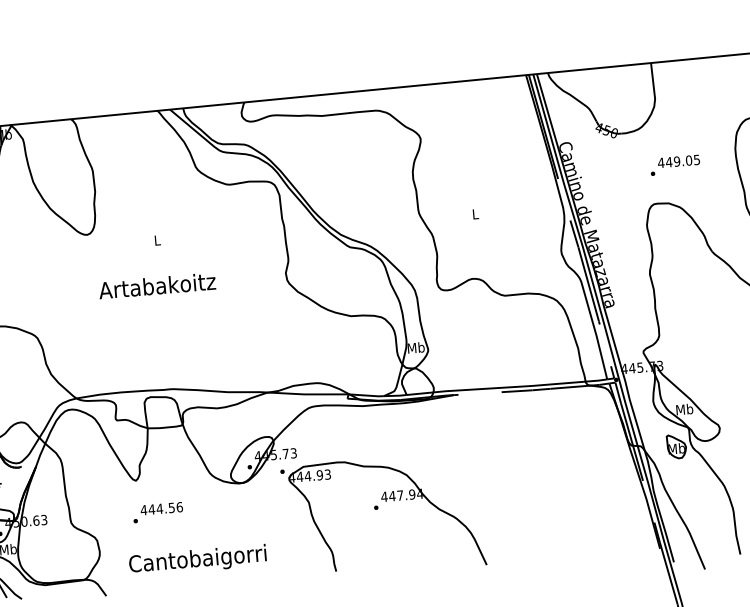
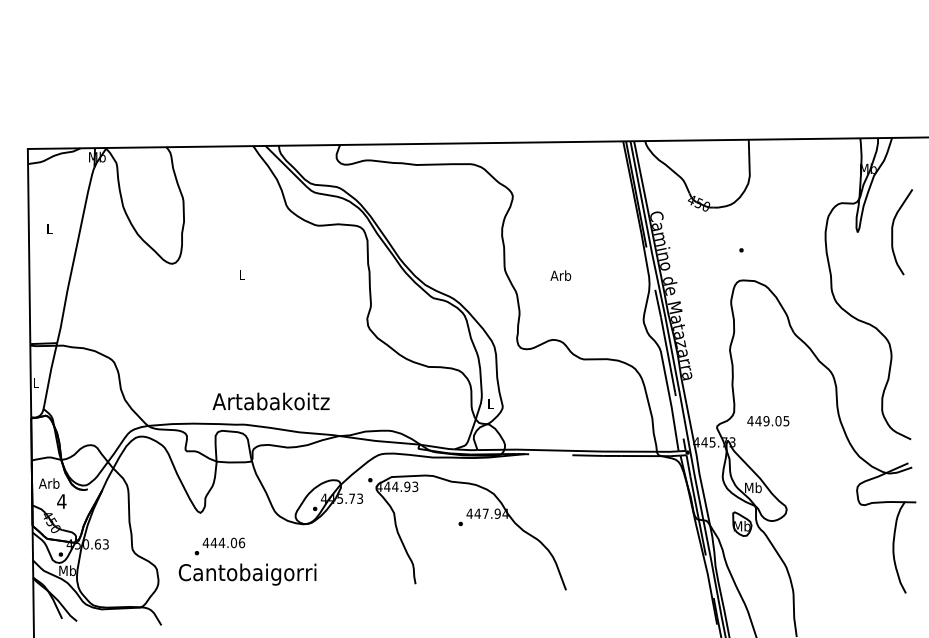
text: (679, 161) -> (768, 421), moved
text: (474, 214) -> (560, 275), L -> Arb
text: (156, 285) -> (270, 401), moved
text: (415, 347) -> (490, 403), Mb -> L
text: (171, 507) -> (233, 542), 444.56 -> 444.06
part: (378, 509) -> (462, 525), moved
text: (197, 560) -> (247, 574), moved

